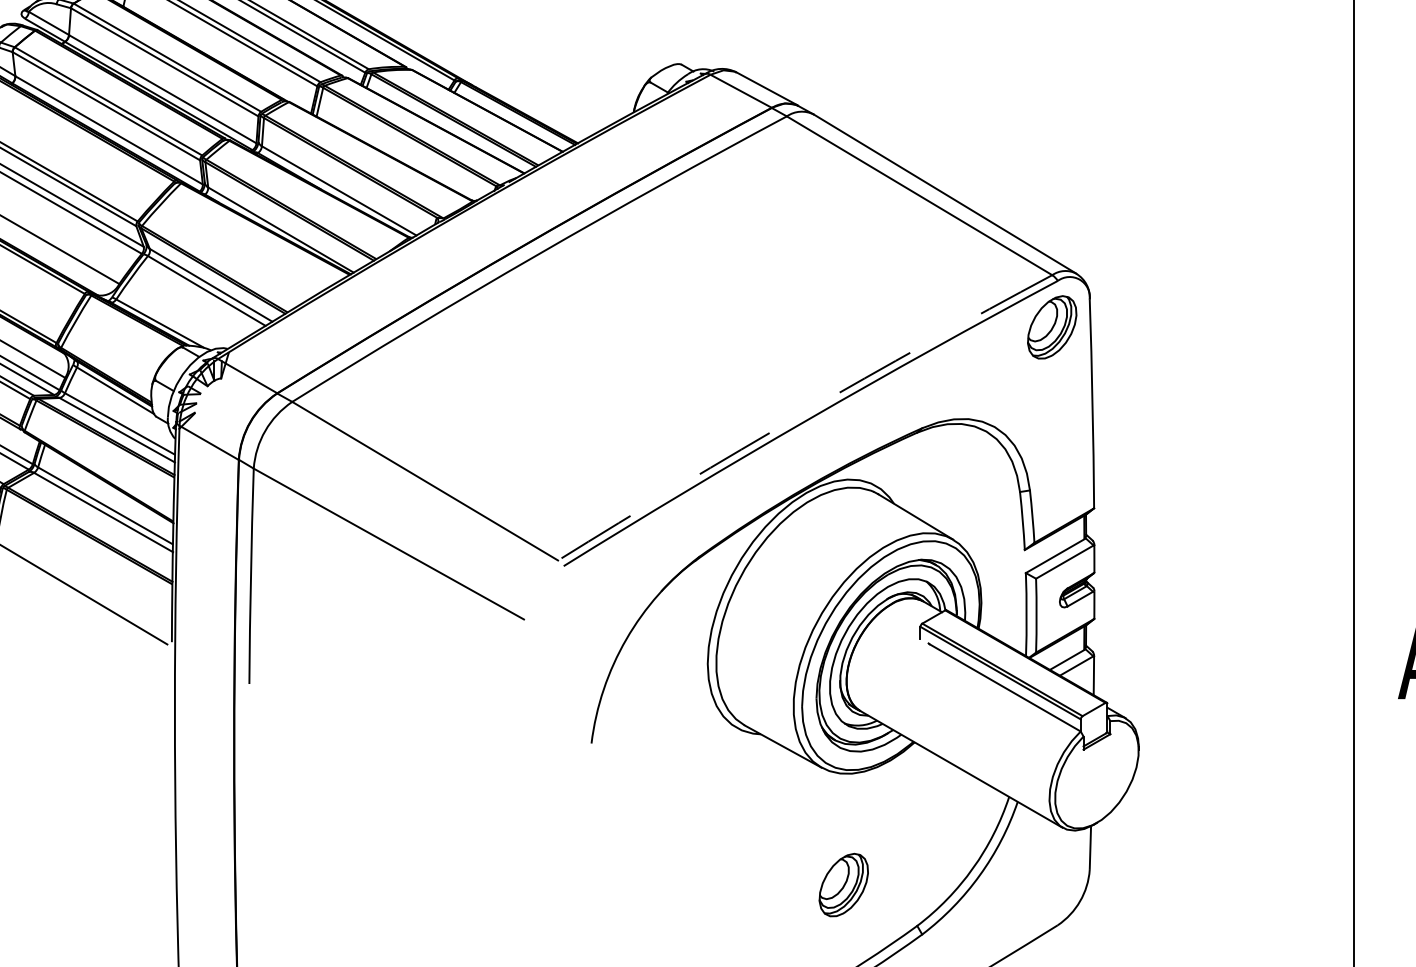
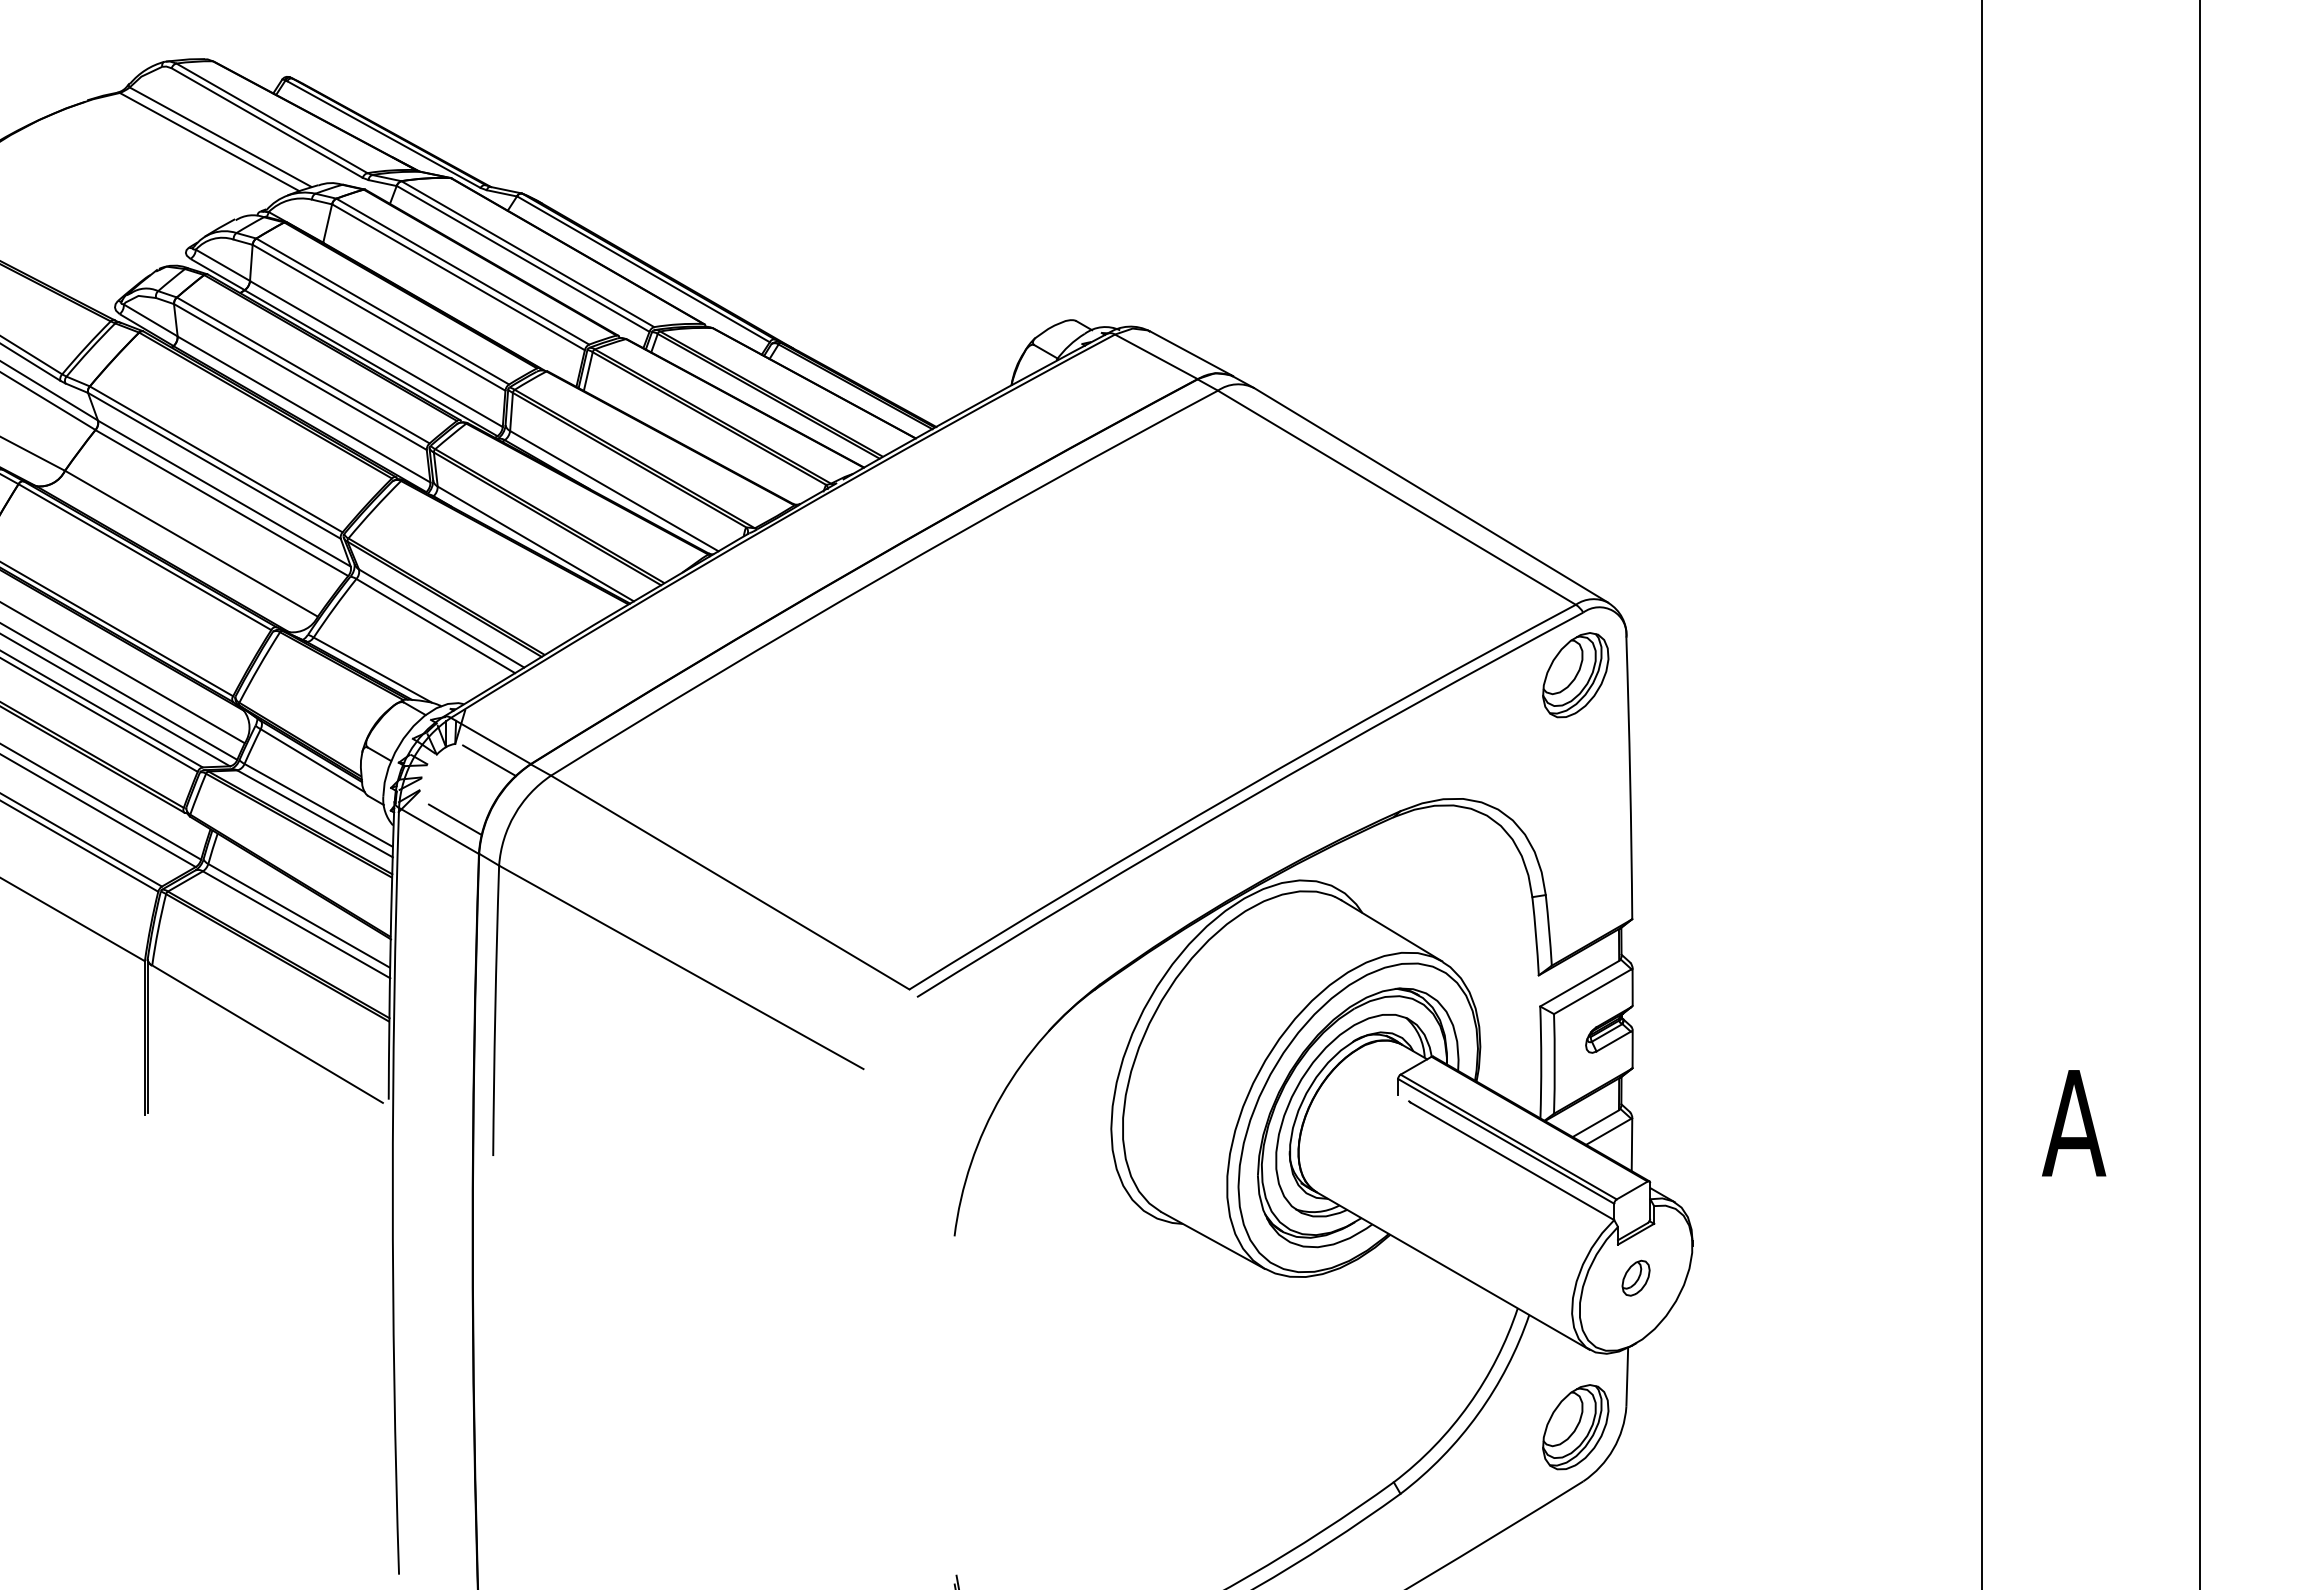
line: (246, 390) -> (489, 760), added
arc: (802, 413) -> (1239, 791), dashed -> solid
line: (220, 434) -> (454, 819), added
part: (1096, 774) -> (1635, 1277), added
part: (843, 885) -> (1575, 1427), moved

